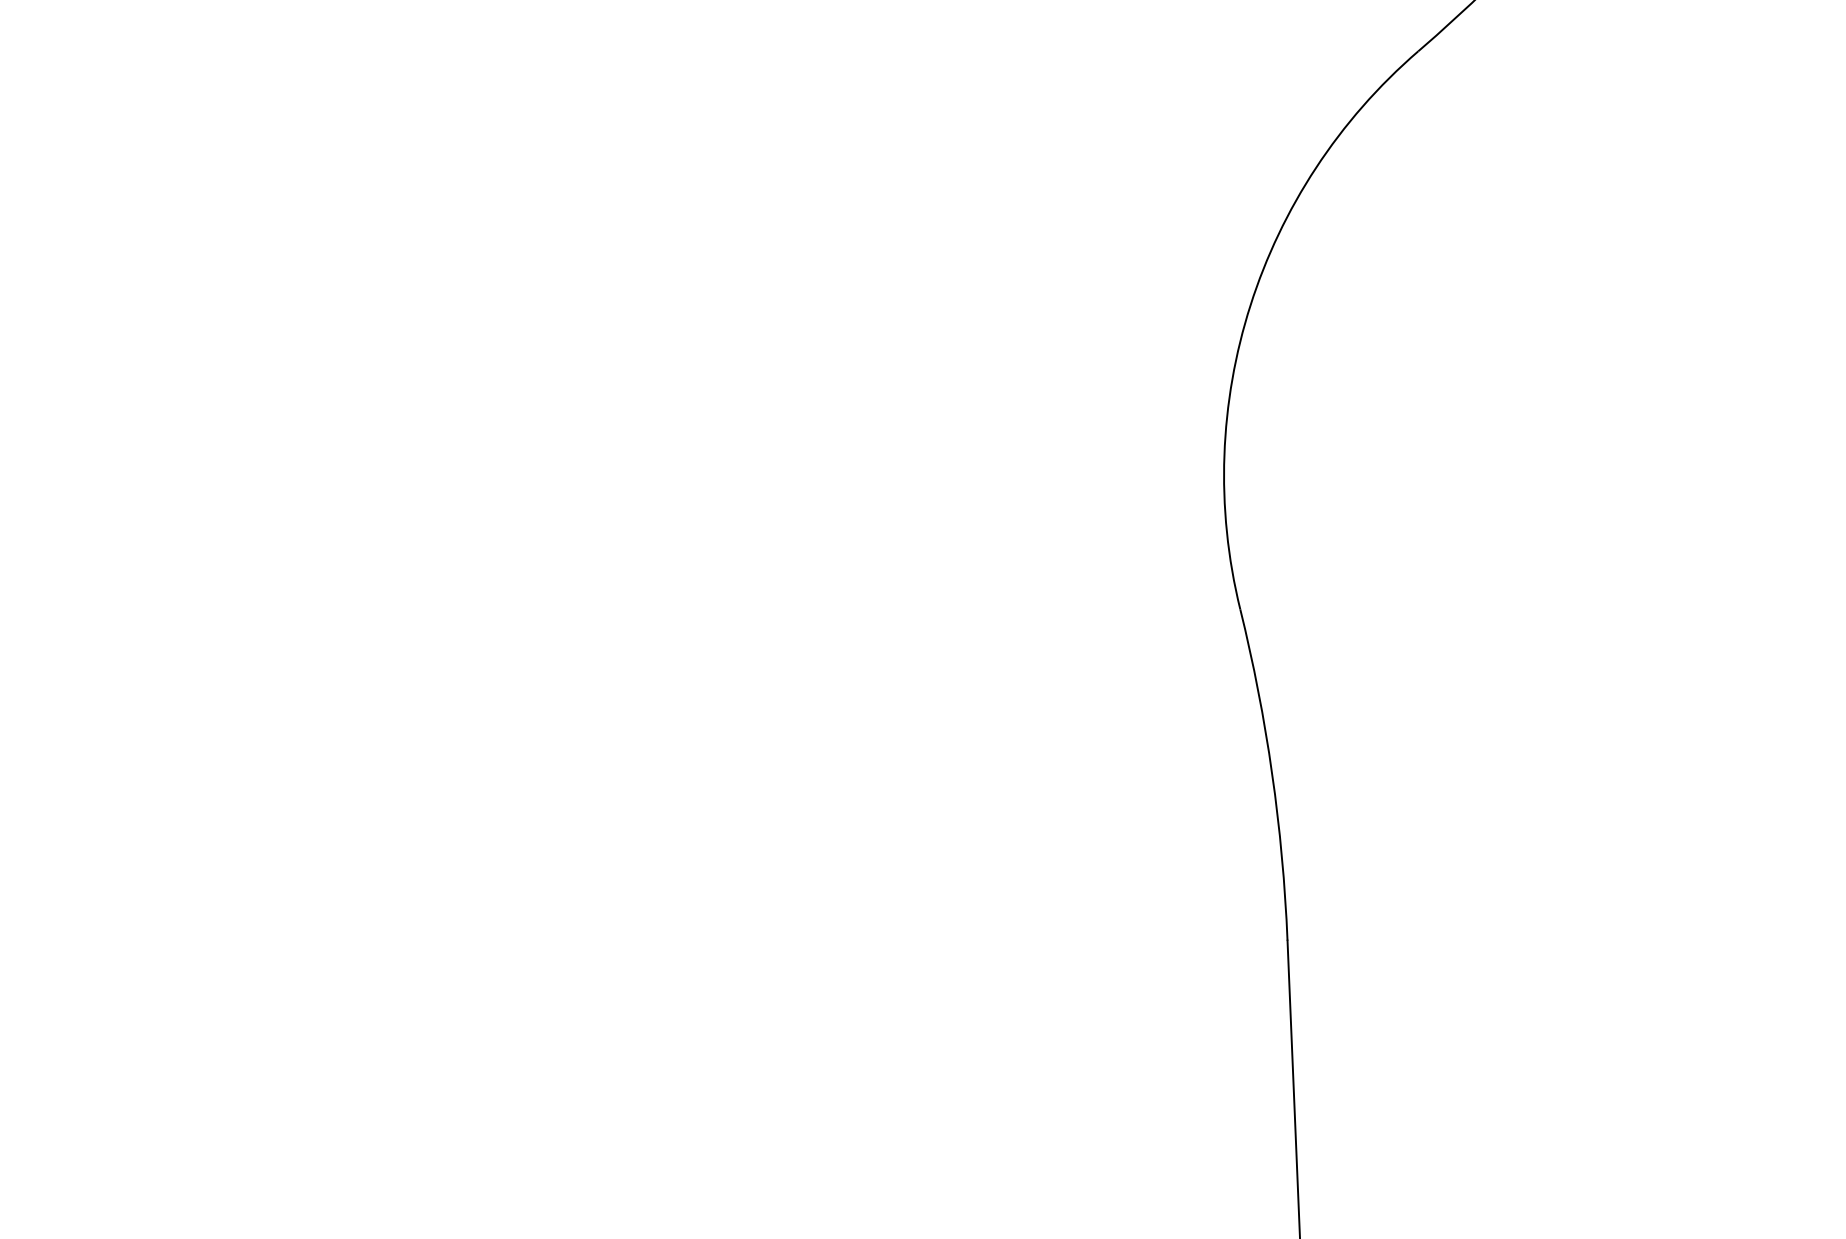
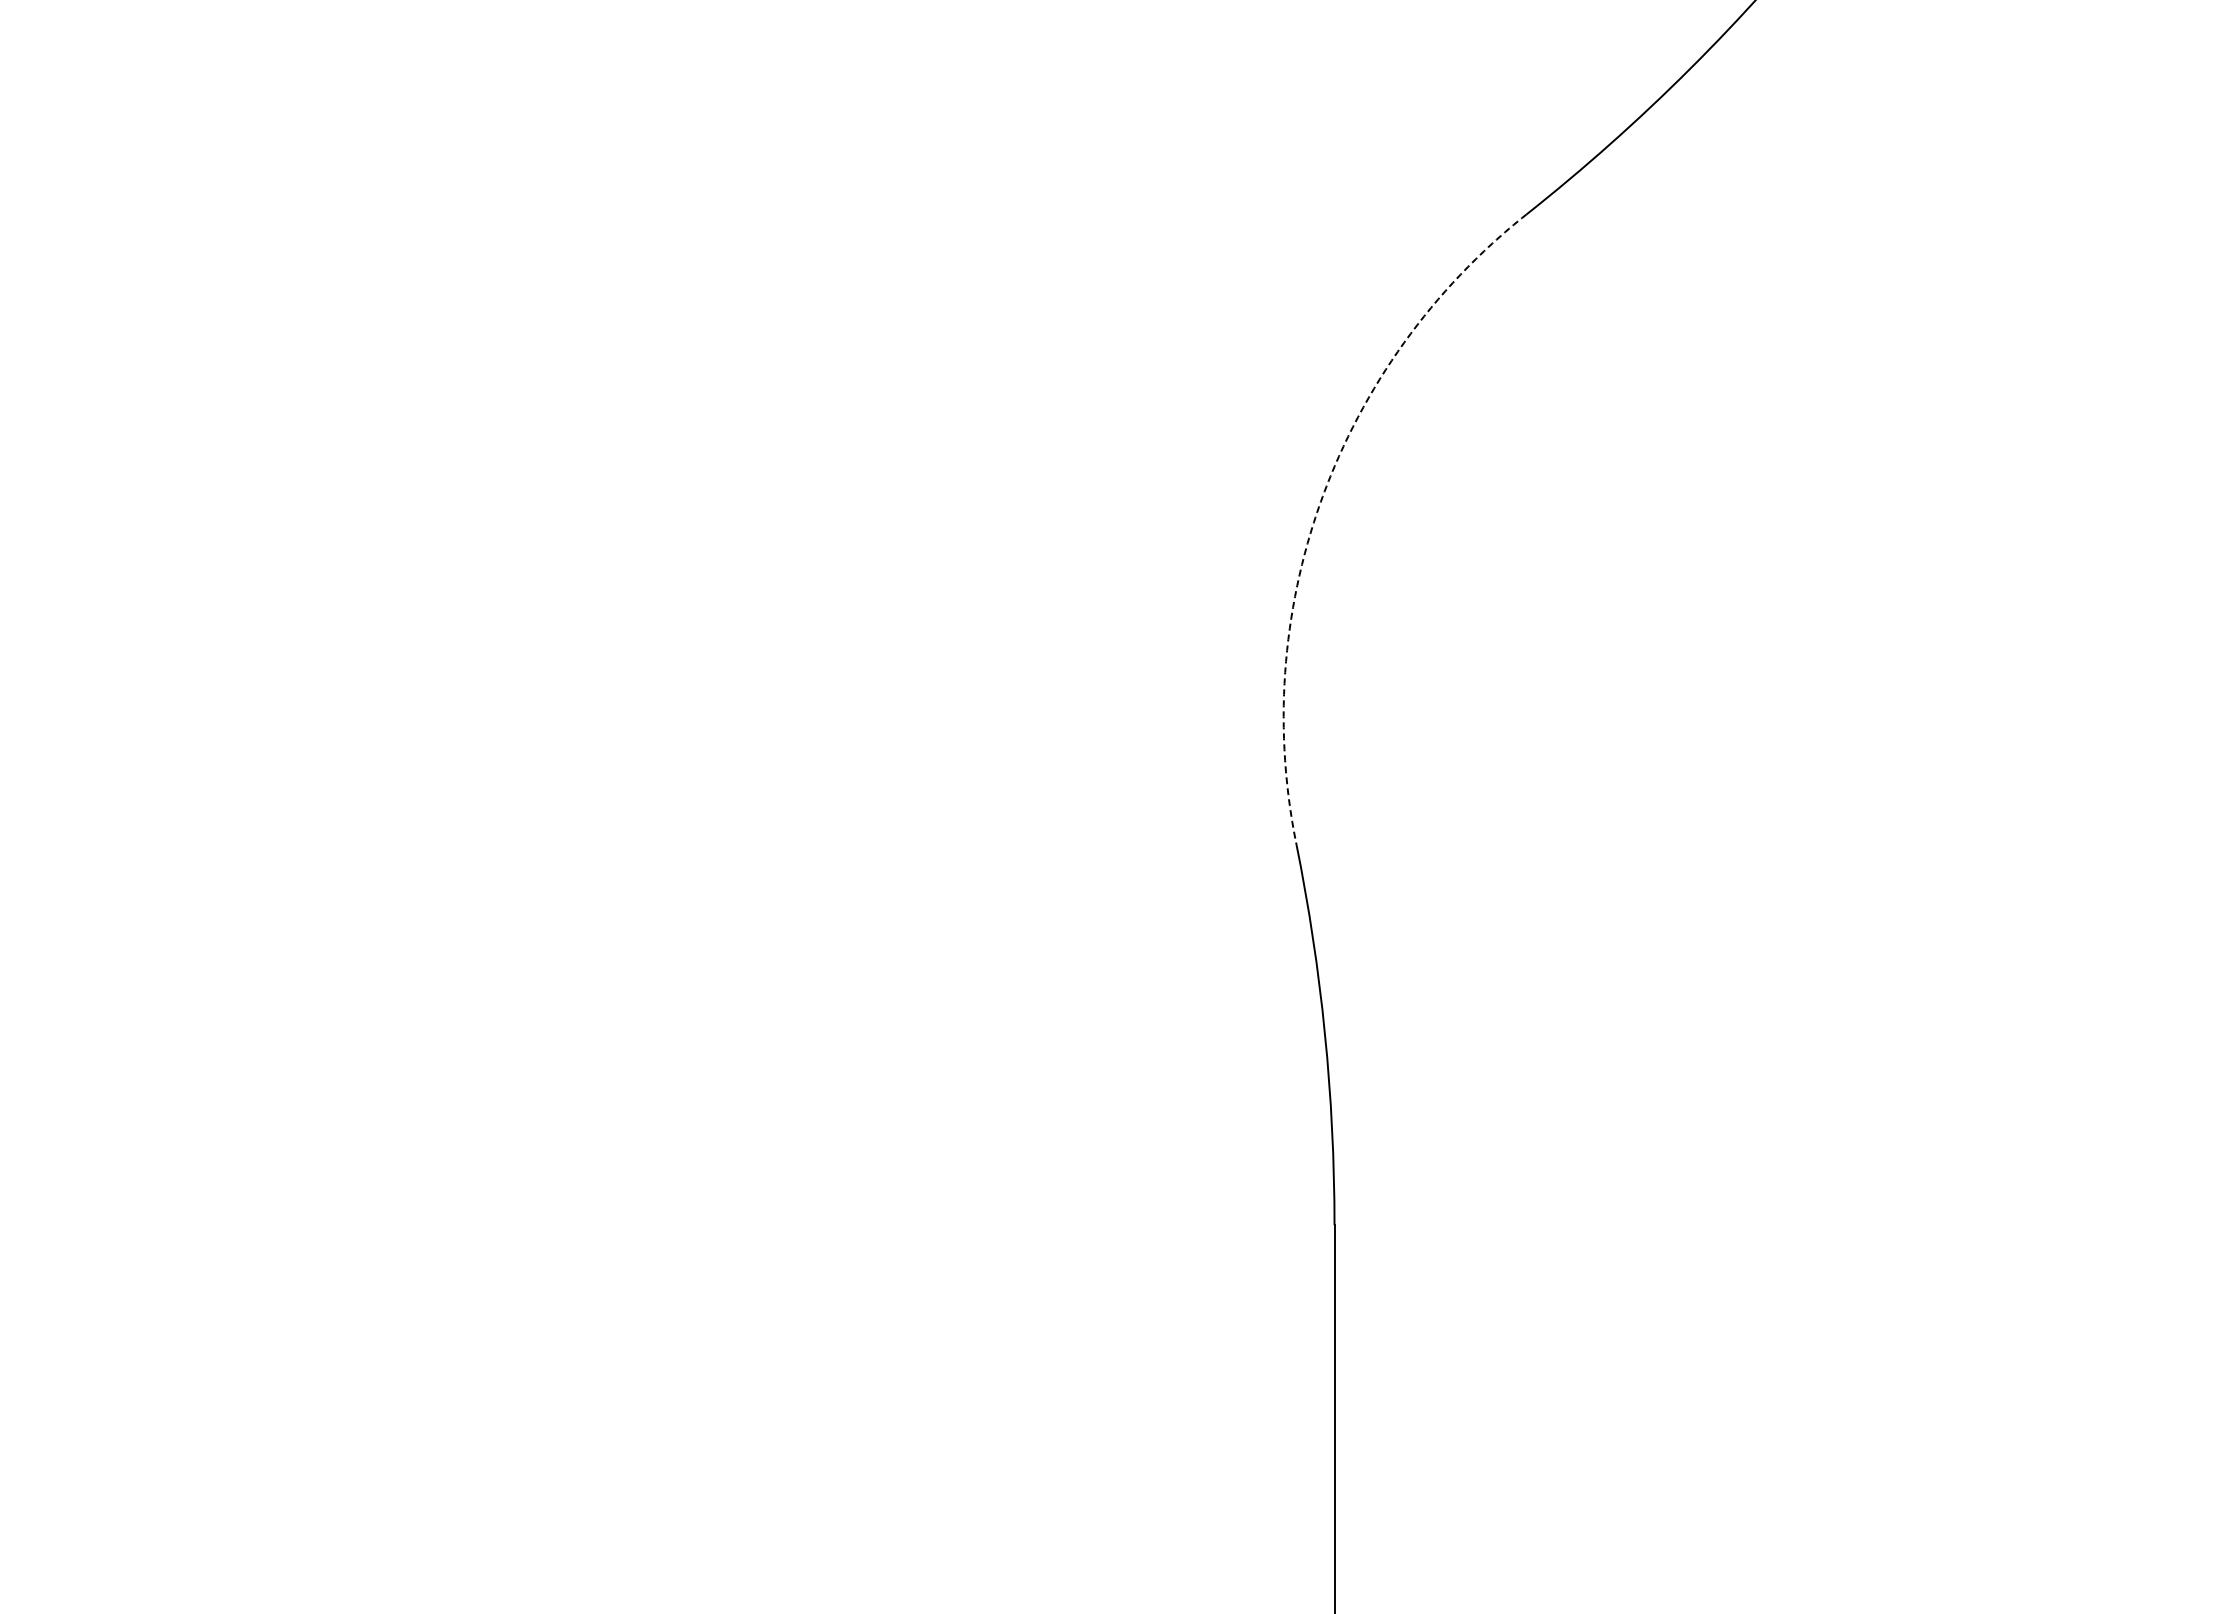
arc: (1250, 305) -> (1322, 496), solid -> dashed

